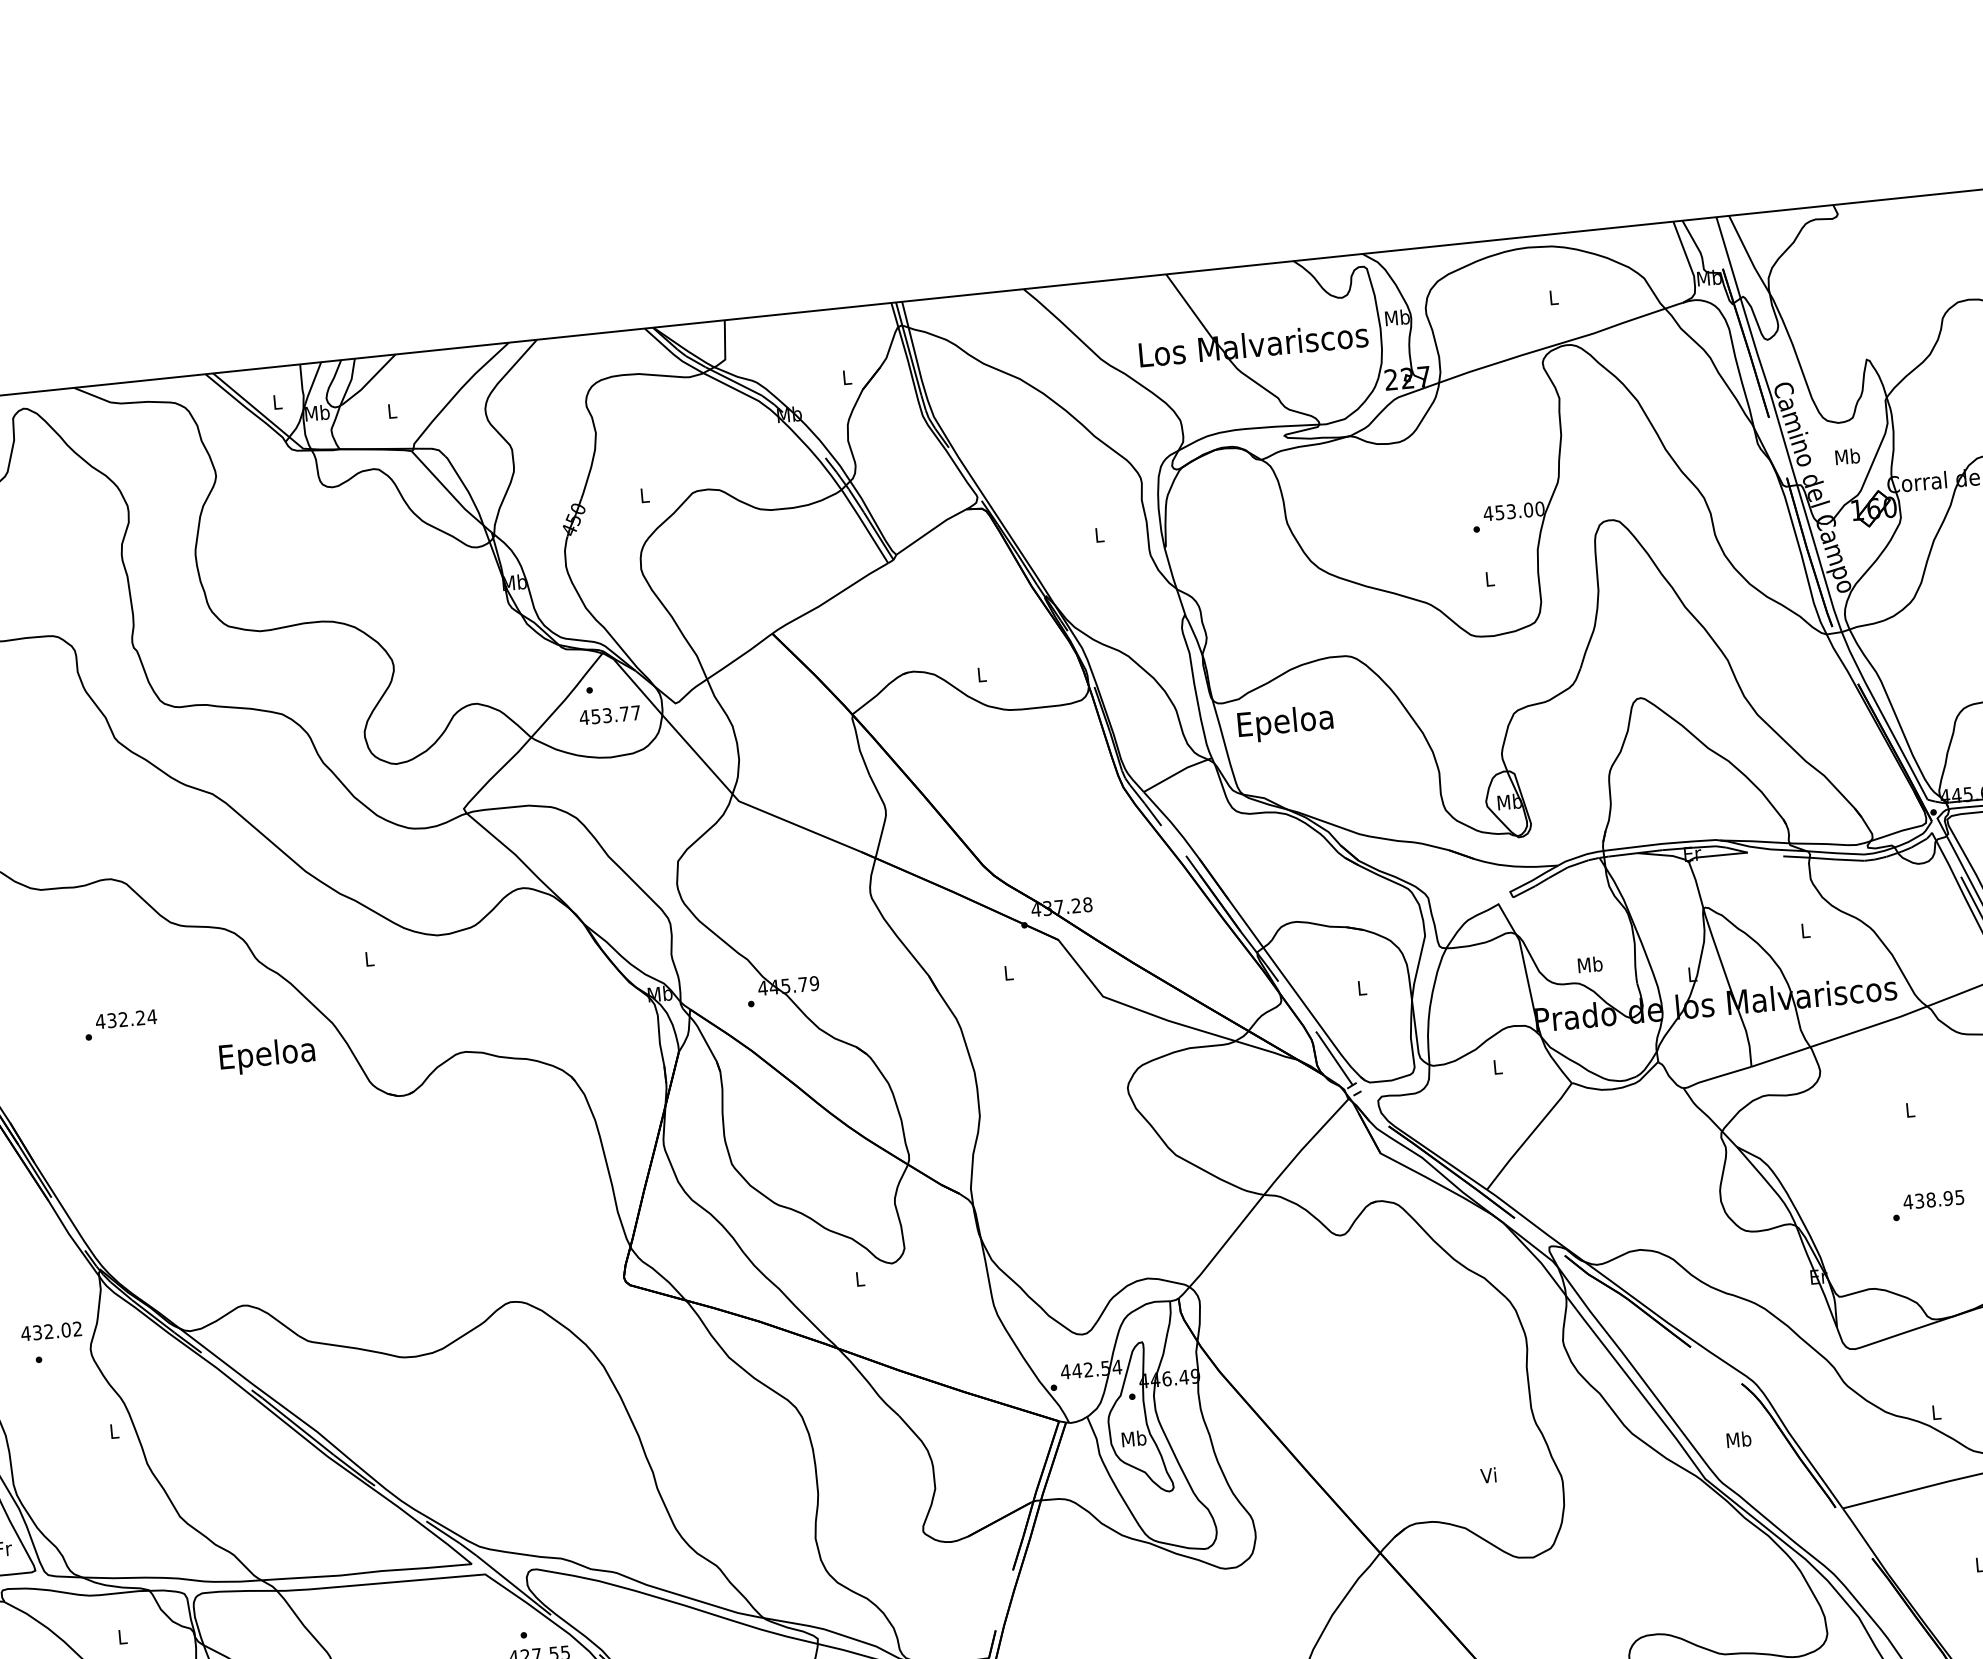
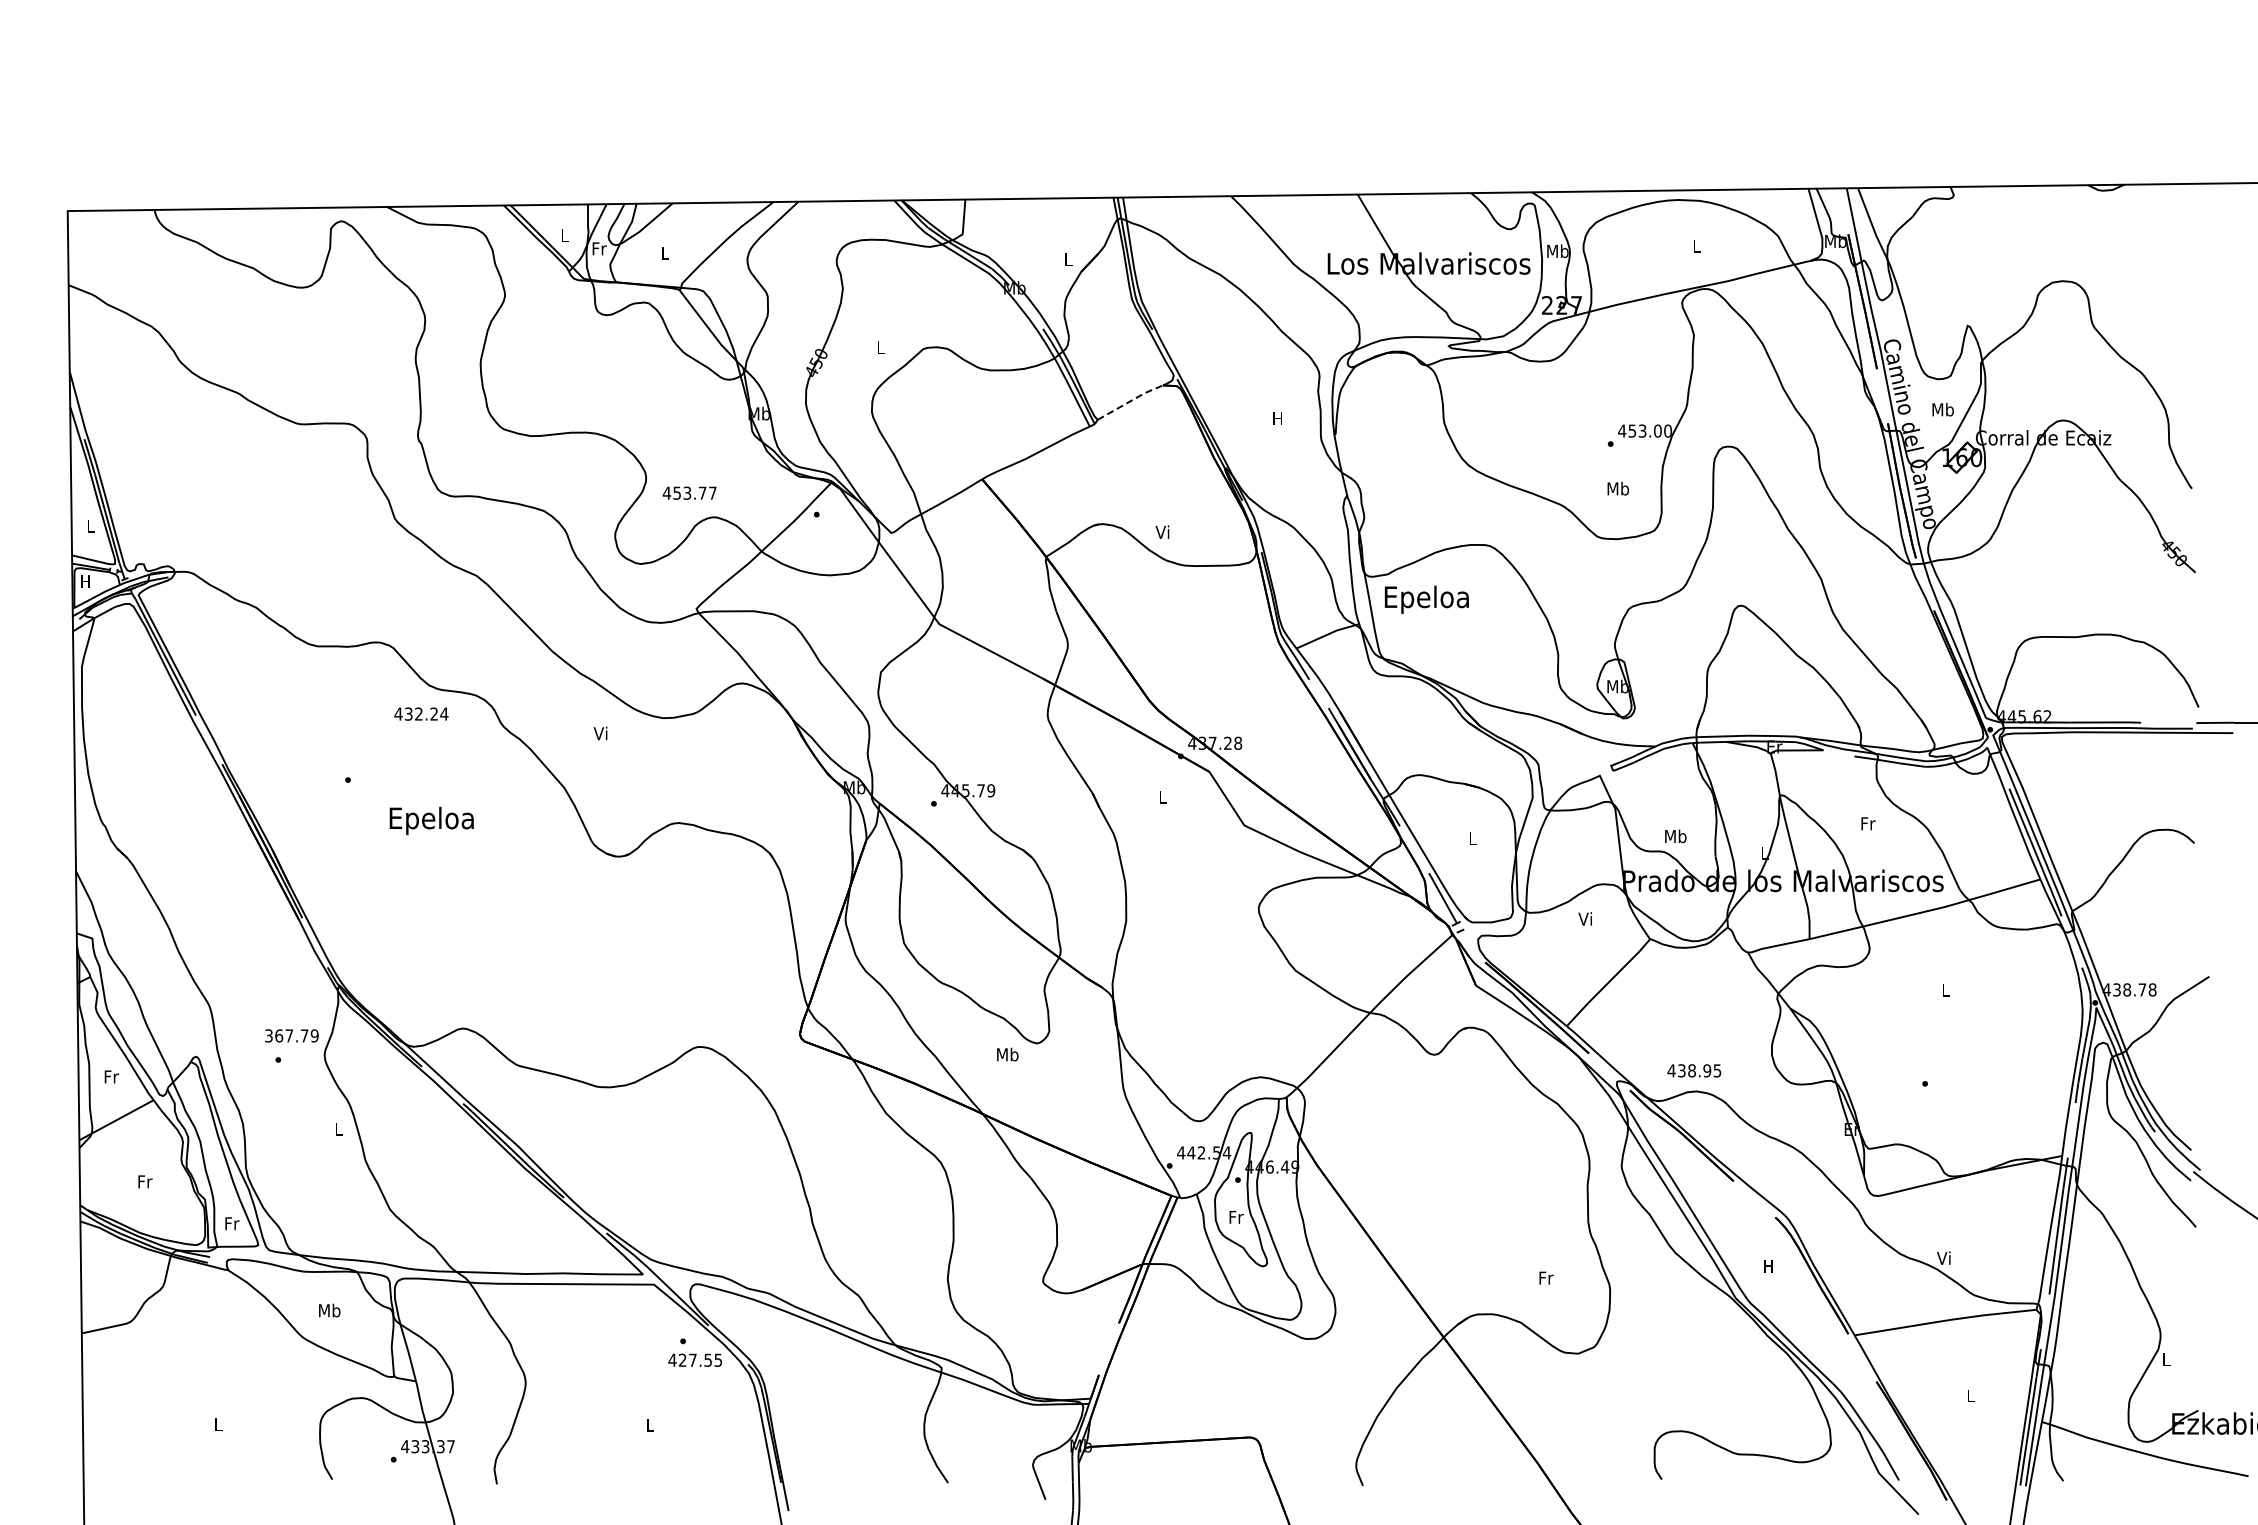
text: (317, 412) -> (599, 248), Mb -> Fr
line: (931, 530) -> (1130, 401), solid -> dashed
text: (1098, 534) -> (1277, 418), L -> H
text: (1490, 578) -> (1618, 488), L -> Mb
text: (980, 673) -> (1162, 531), L -> Vi
text: (609, 714) -> (689, 492), moved
text: (1806, 930) -> (1868, 823), L -> Fr
text: (368, 959) -> (600, 733), L -> Vi
text: (126, 1018) -> (421, 713), moved
text: (267, 1055) -> (431, 820), moved
text: (1495, 1066) -> (1584, 918), L -> Vi
text: (1933, 1199) -> (1694, 1070), moved
text: (859, 1278) -> (1007, 1054), L -> Mb
text: (51, 1330) -> (291, 1035), 432.02 -> 367.79
text: (1934, 1411) -> (1943, 1257), L -> Vi
text: (1133, 1438) -> (1235, 1216), Mb -> Fr
text: (1738, 1439) -> (1768, 1266), Mb -> H
text: (1488, 1474) -> (1545, 1277), Vi -> Fr
text: (122, 1636) -> (329, 1310), L -> Mb

